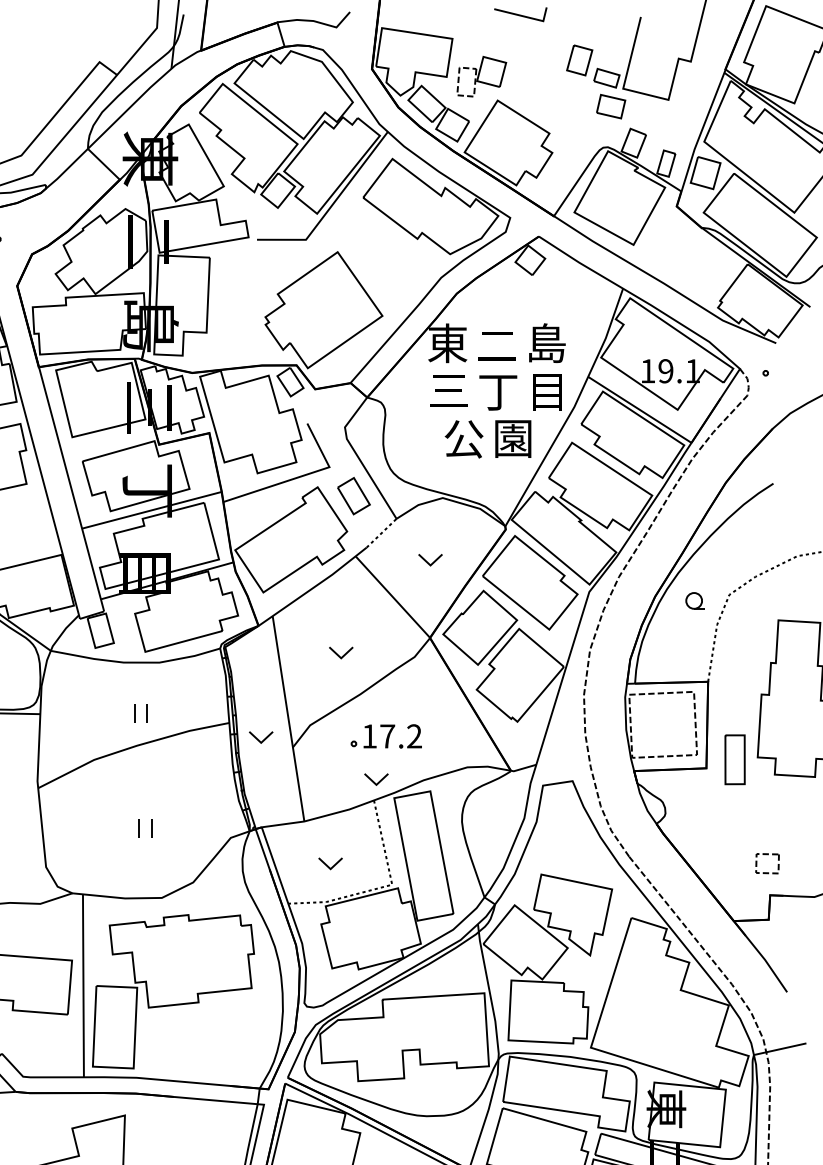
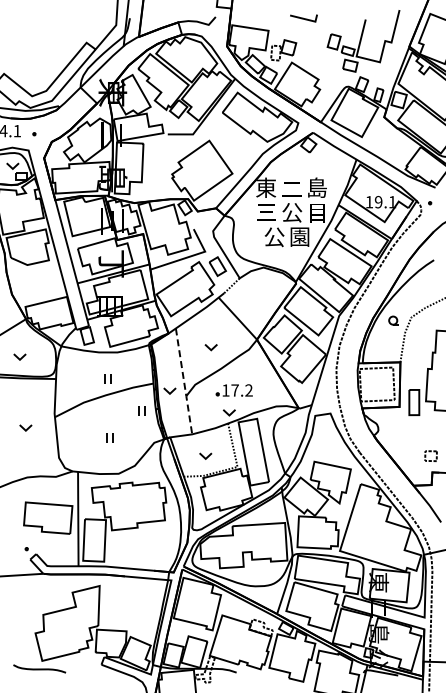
text: (498, 391) -> (292, 212), 丁 -> 公
part: (429, 559) -> (256, 299), removed
line: (289, 720) -> (184, 382), solid -> dashed
part: (206, 775) -> (141, 410), added

